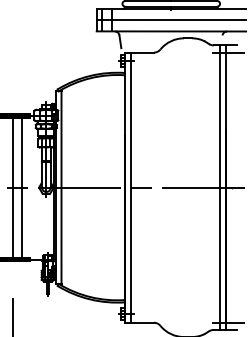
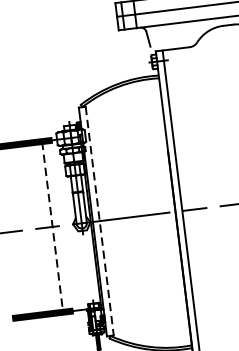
line: (13, 187) -> (42, 227), removed
line: (21, 187) -> (52, 226), solid -> dashed
line: (61, 188) -> (99, 222), solid -> dashed

